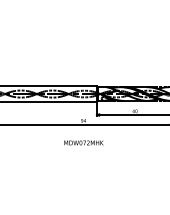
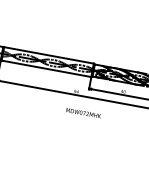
text: (83, 142) -> (83, 112), moved

